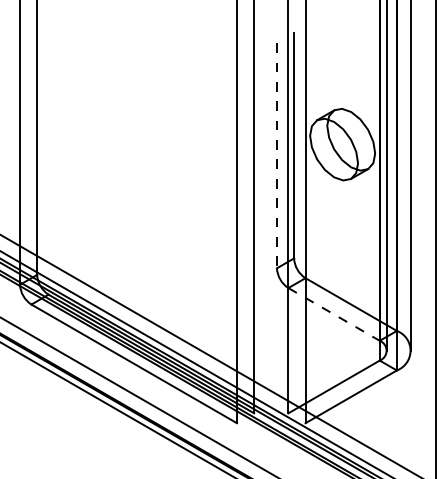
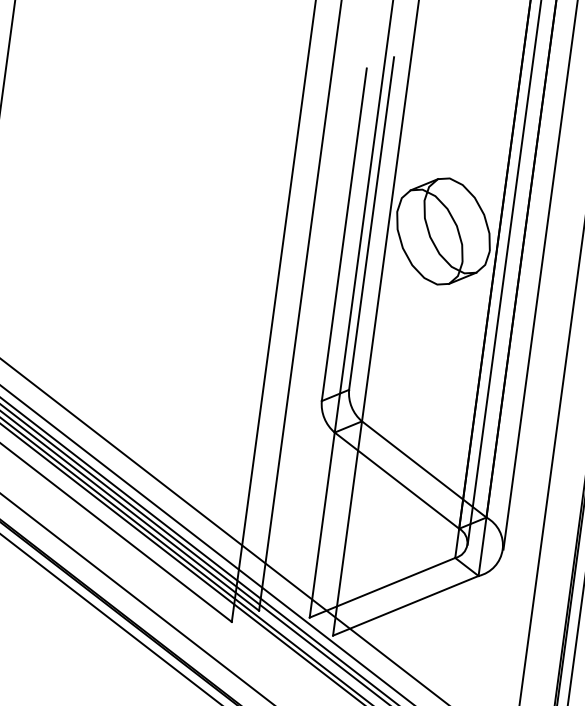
line: (276, 155) -> (343, 234), dashed -> solid
line: (334, 314) -> (397, 480), dashed -> solid

